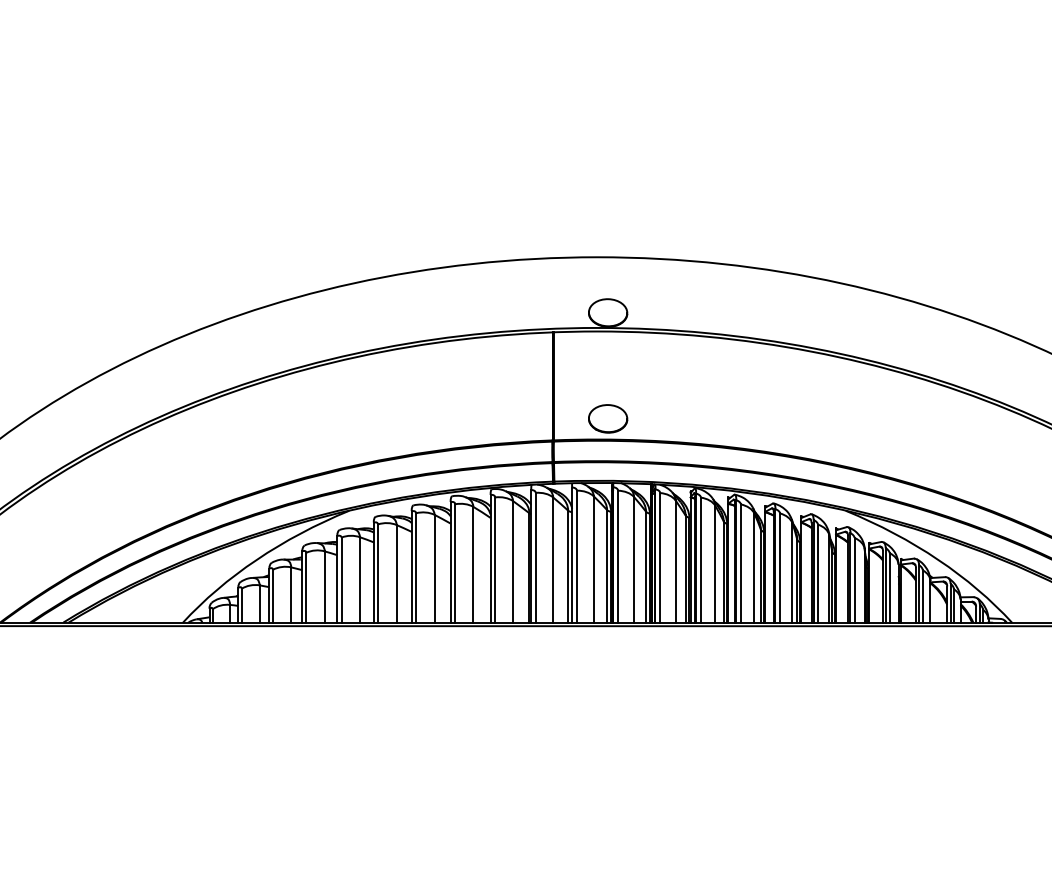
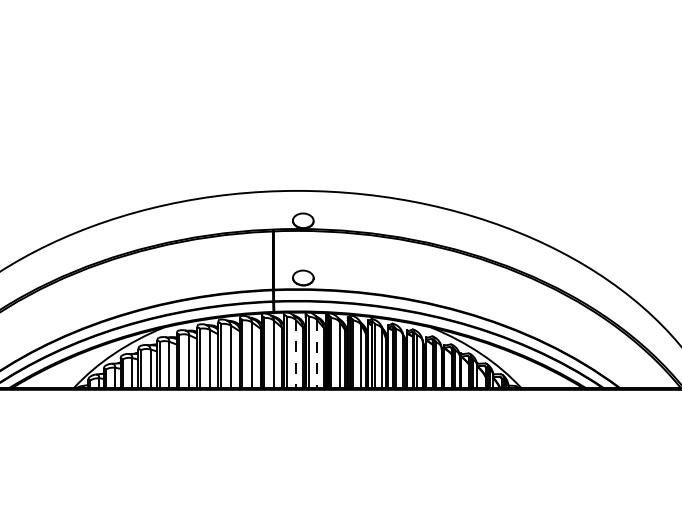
line: (593, 560) -> (295, 354), solid -> dashed
line: (634, 560) -> (317, 354), solid -> dashed

